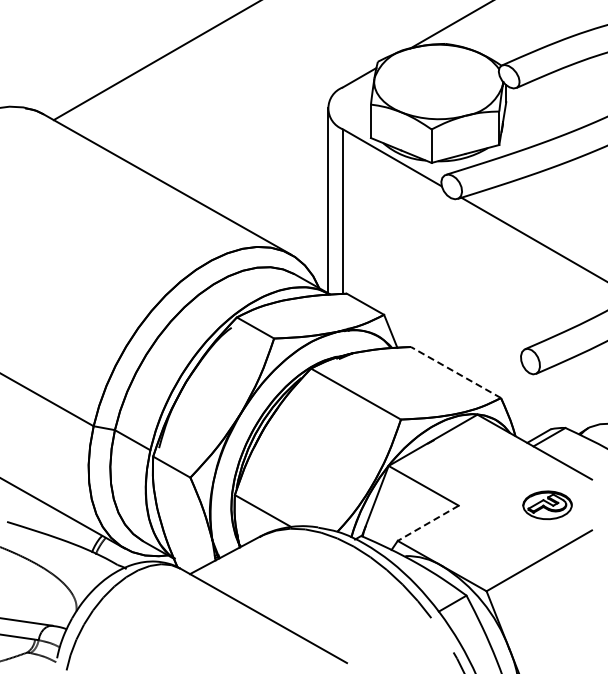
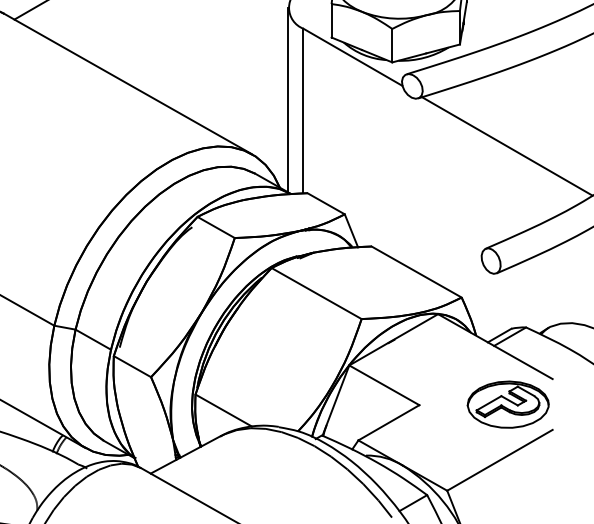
line: (456, 372) -> (417, 271), dashed -> solid
part: (547, 505) -> (508, 404), size x1.67
line: (427, 523) -> (388, 422), dashed -> solid

